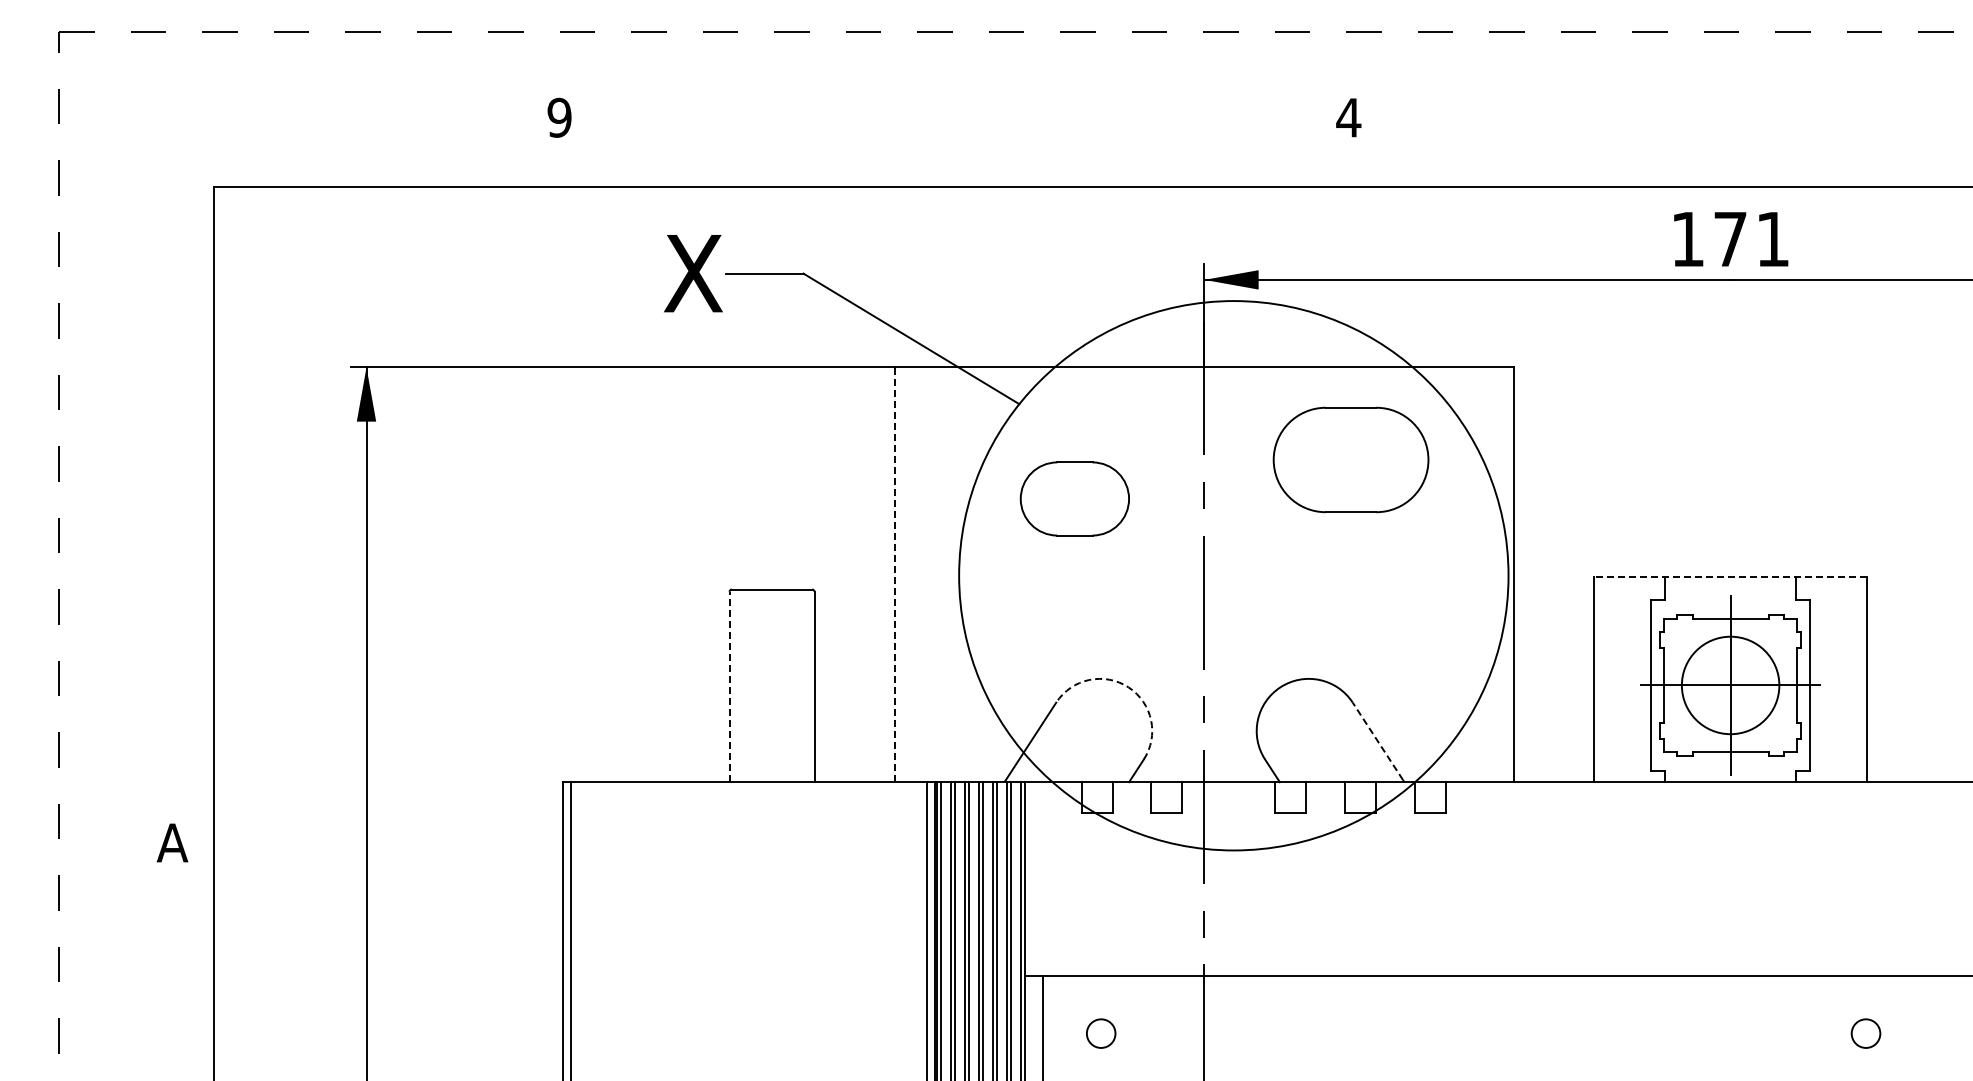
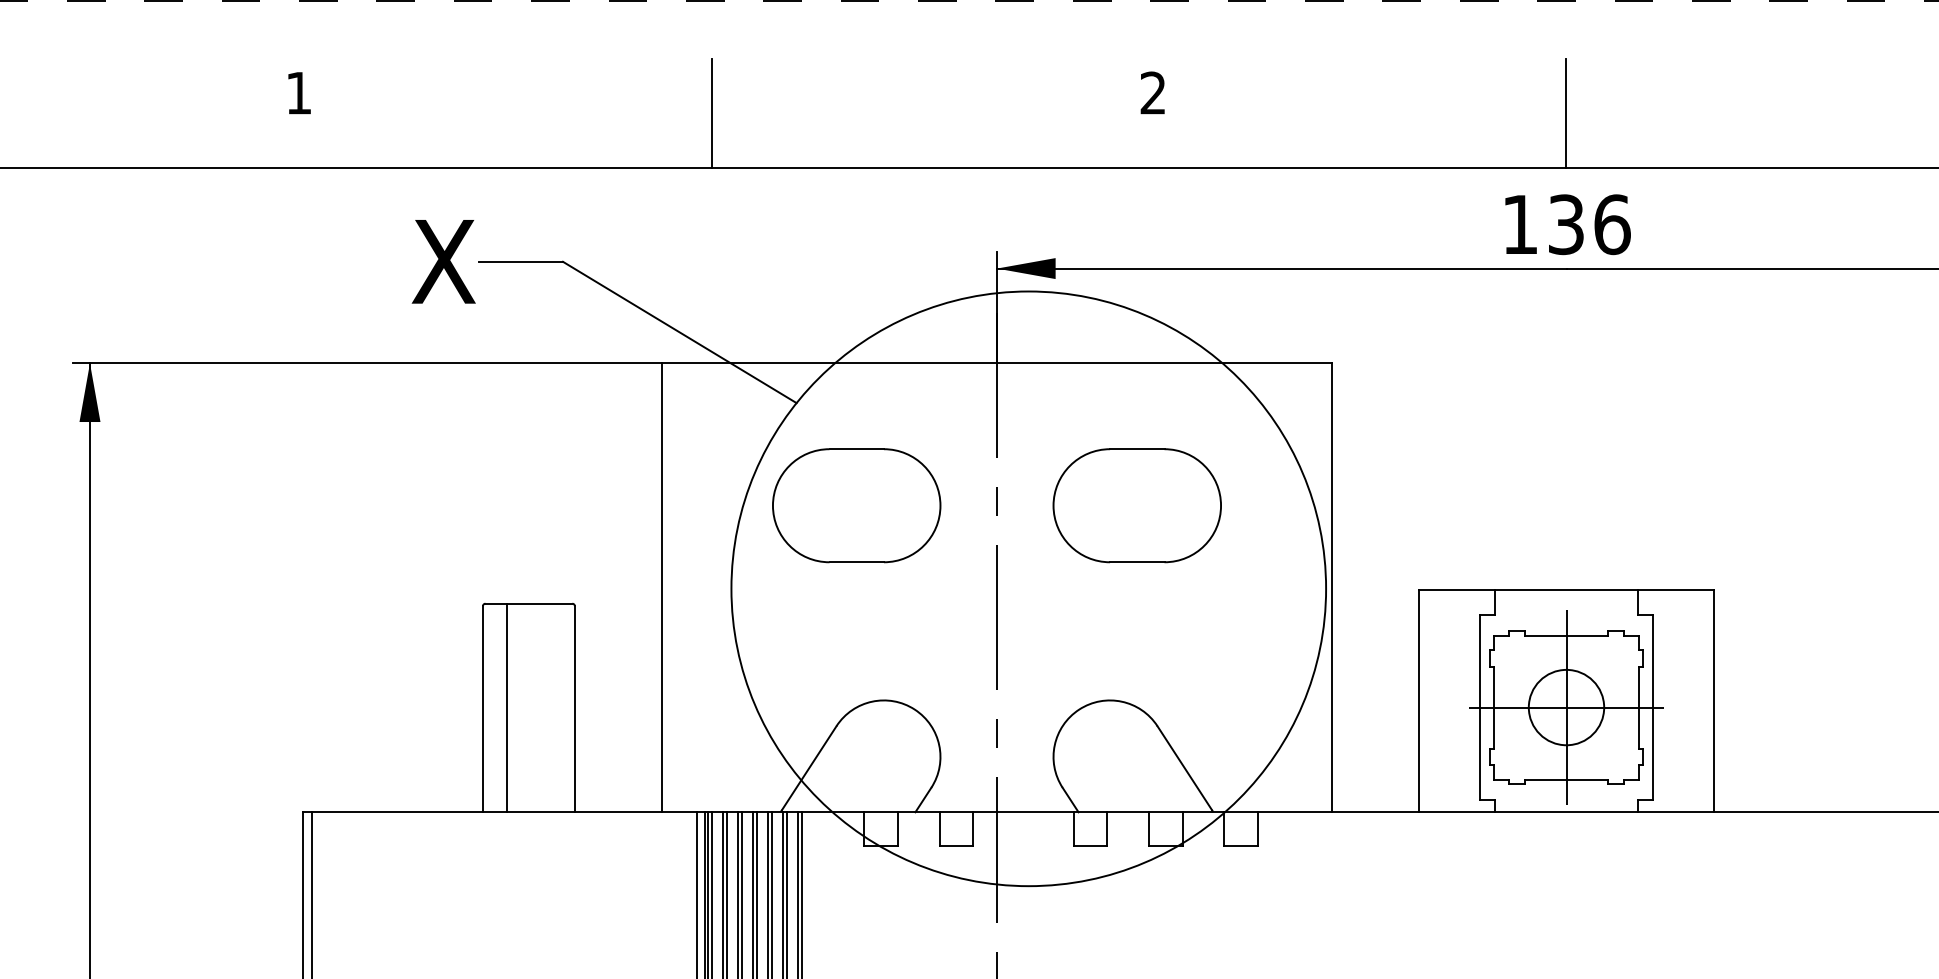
text: (559, 117) -> (298, 92), 9 -> 1
text: (1348, 117) -> (1152, 92), 4 -> 2
line: (941, 136) -> (712, 113), added
line: (1730, 136) -> (1566, 113), added
text: (1752, 239) -> (1590, 224), 171 -> 136
part: (1350, 459) -> (1136, 505), moved
part: (1074, 498) -> (856, 505), size x1.43
line: (894, 574) -> (661, 587), dashed -> solid
line: (1730, 577) -> (1566, 590), dashed -> solid
line: (751, 685) -> (506, 707), added
circle: (1730, 685) -> (1566, 707), size x0.71
line: (729, 686) -> (482, 708), dashed -> solid
arc: (1128, 687) -> (914, 709), dashed -> solid
line: (1377, 740) -> (1184, 767), dashed -> solid

